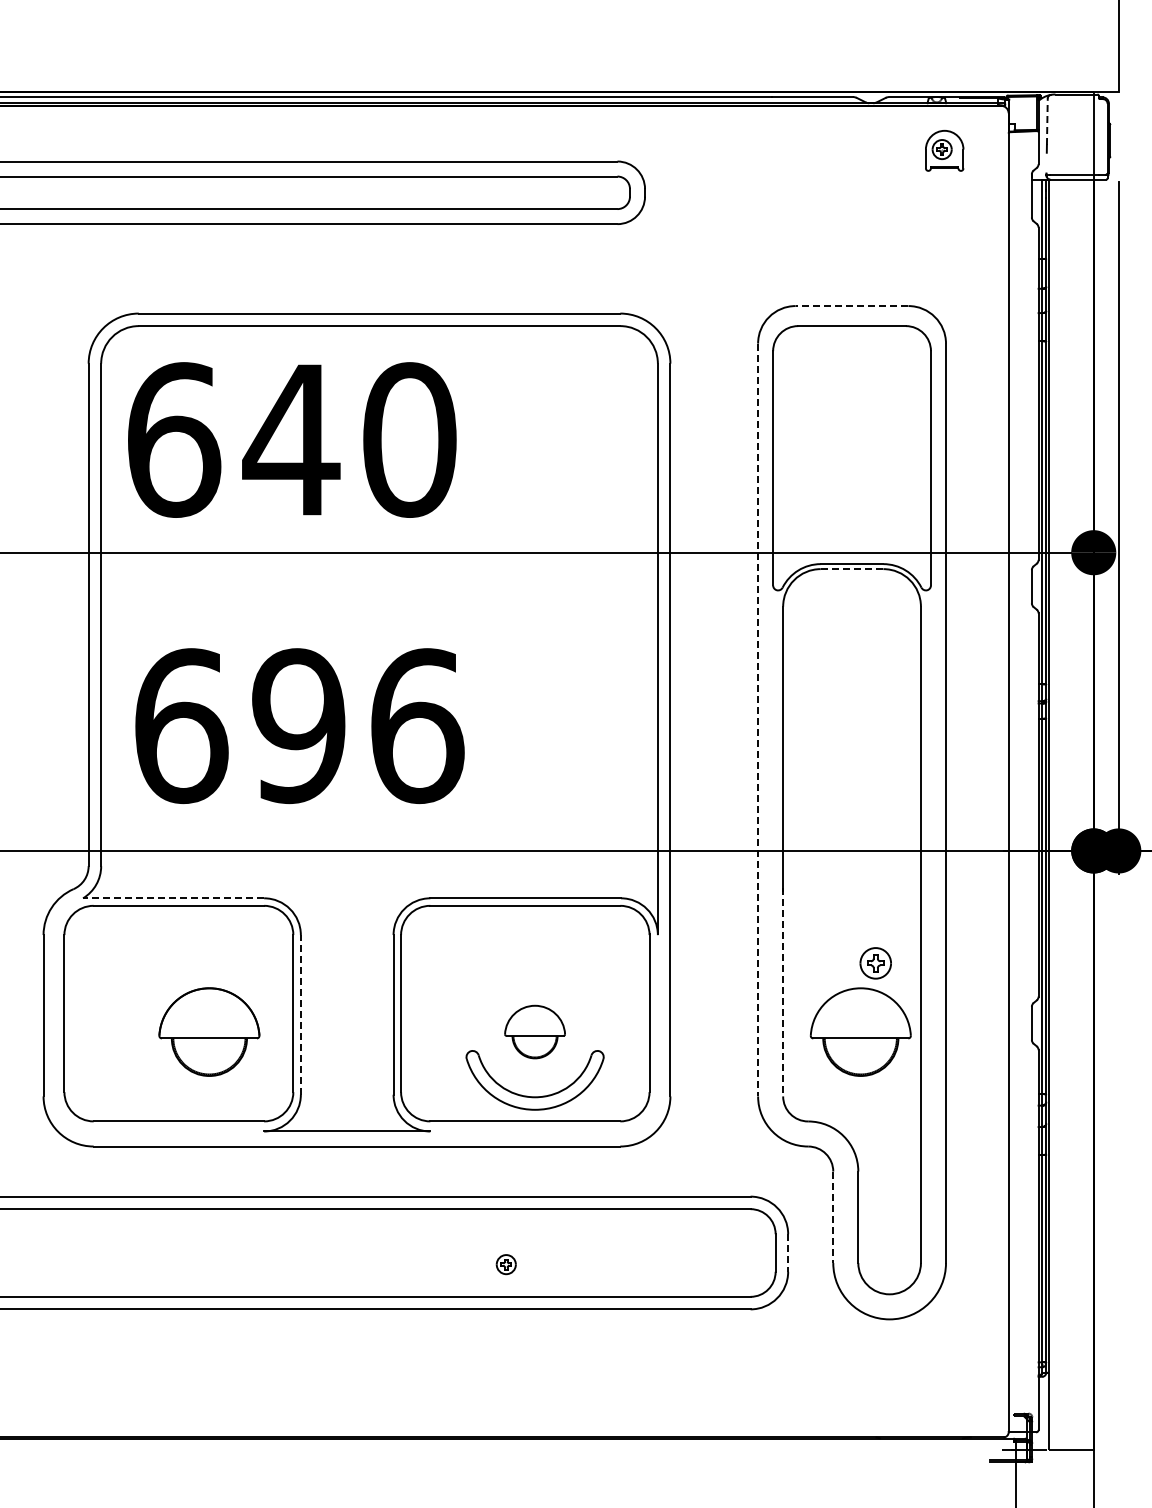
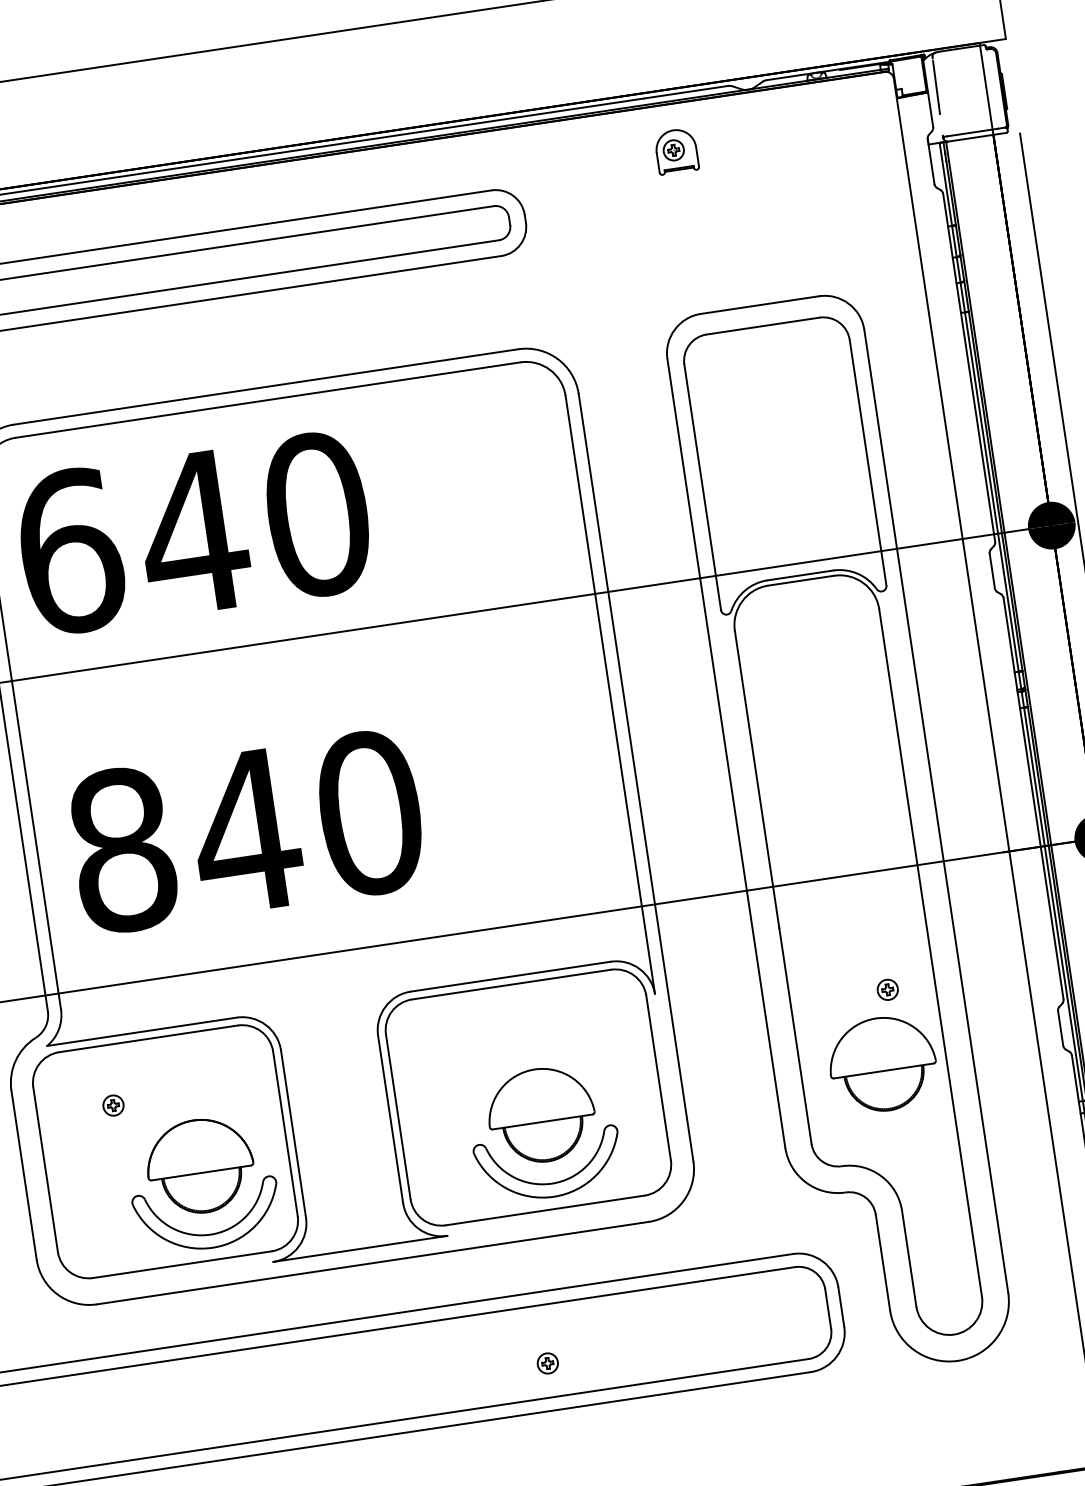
line: (1047, 123) -> (936, 83), dashed -> solid
part: (944, 150) -> (676, 150), moved
line: (851, 306) -> (759, 305), dashed -> solid
line: (852, 569) -> (801, 581), dashed -> solid
line: (758, 720) -> (726, 753), dashed -> solid
text: (299, 726) -> (246, 832), 696 -> 840
line: (173, 898) -> (141, 1032), dashed -> solid
part: (136, 962) -> (113, 1104), added
part: (875, 962) -> (887, 989), size x0.62
line: (783, 992) -> (795, 1034), dashed -> solid
line: (300, 1014) -> (293, 1133), dashed -> solid
part: (534, 1031) -> (540, 1114), size x1.67
part: (208, 1096) -> (209, 1233), added
line: (833, 1217) -> (883, 1262), dashed -> solid
line: (788, 1253) -> (841, 1307), dashed -> solid

